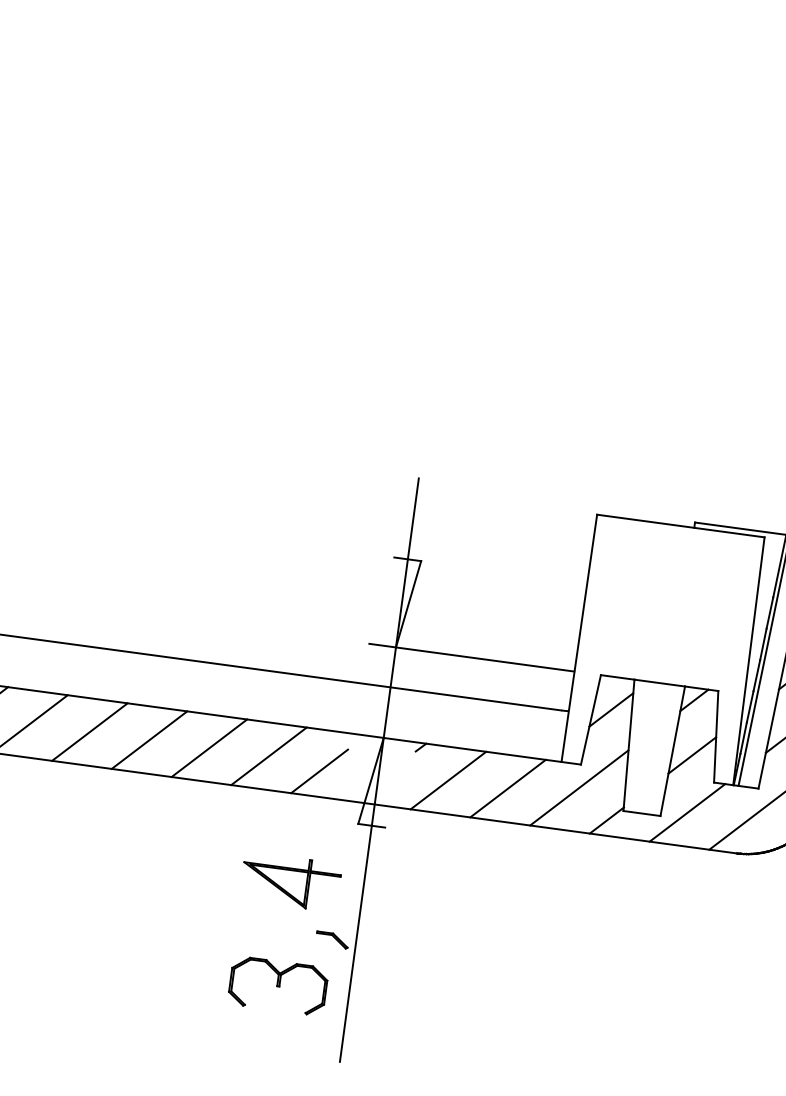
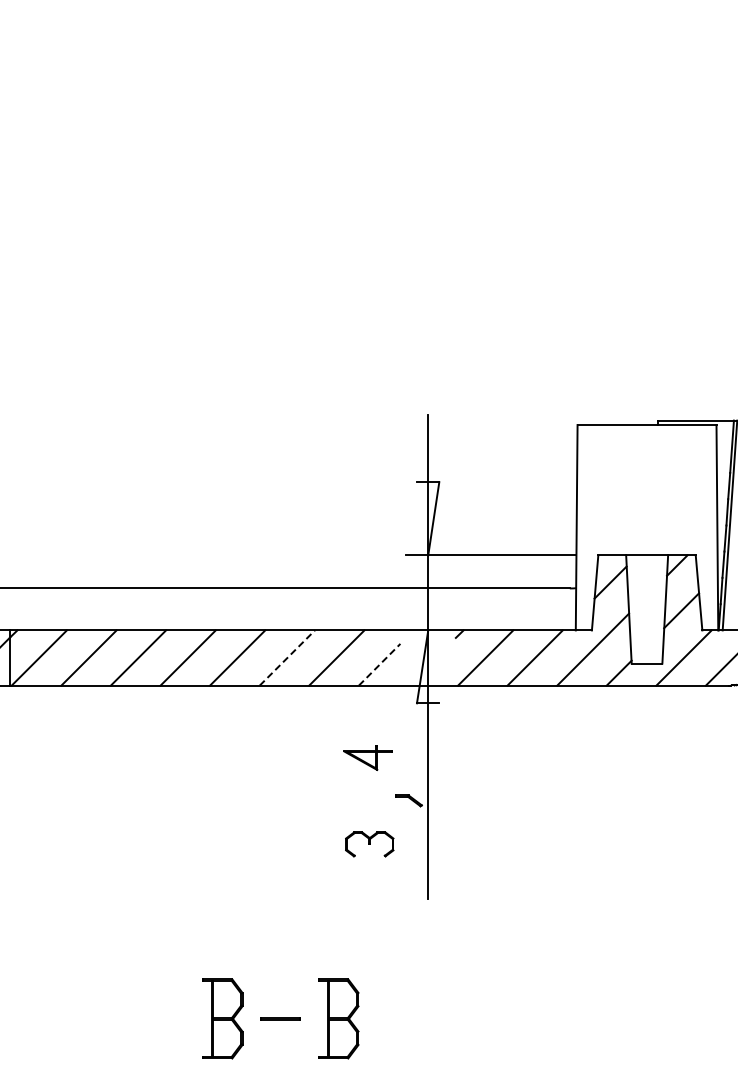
line: (209, 747) -> (287, 657), solid -> dashed
line: (320, 771) -> (380, 664), solid -> dashed
part: (289, 881) -> (367, 757), size x0.6
part: (278, 986) -> (369, 844), size x0.6

